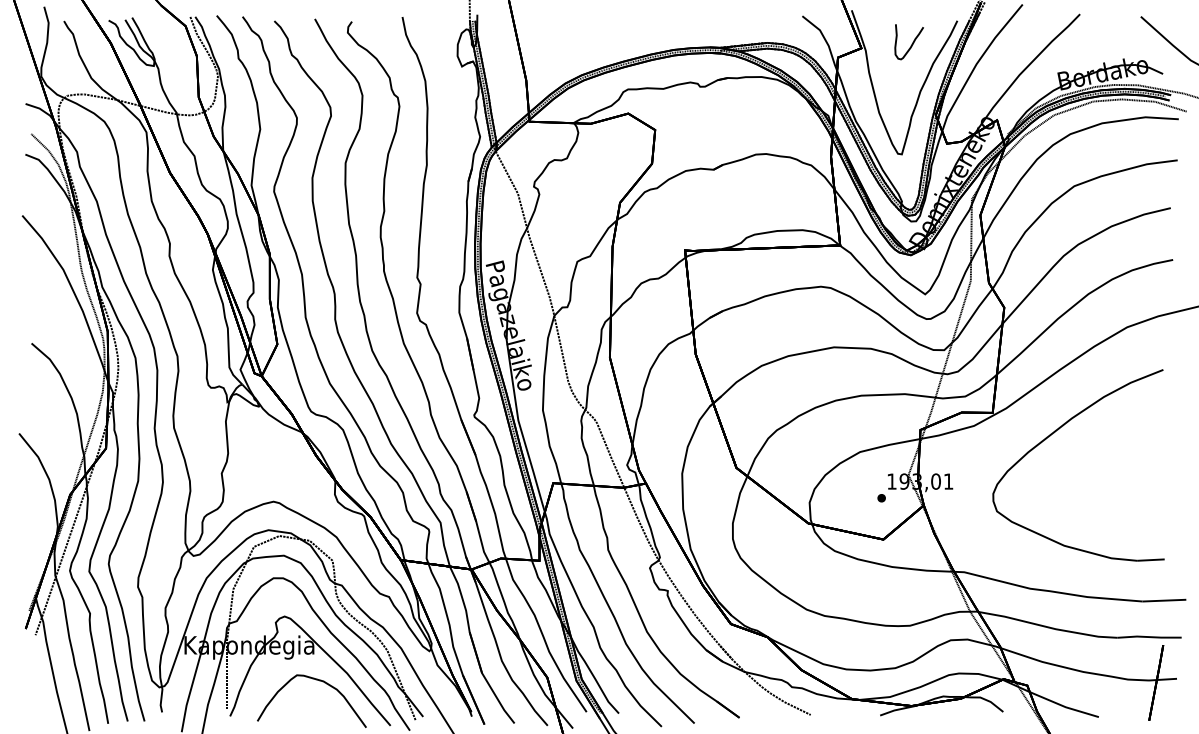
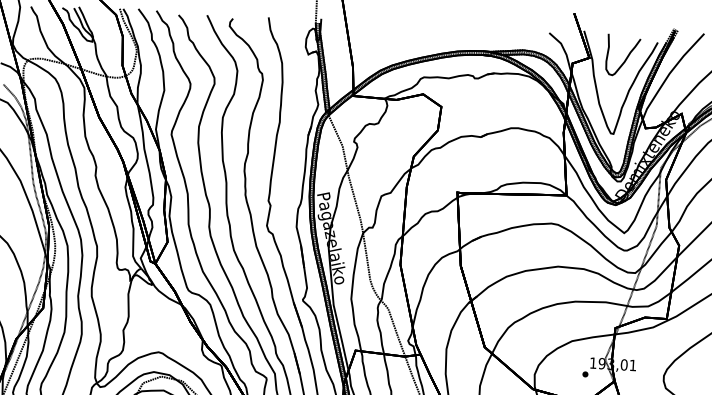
part: (909, 41) -> (623, 55), size x1.67

